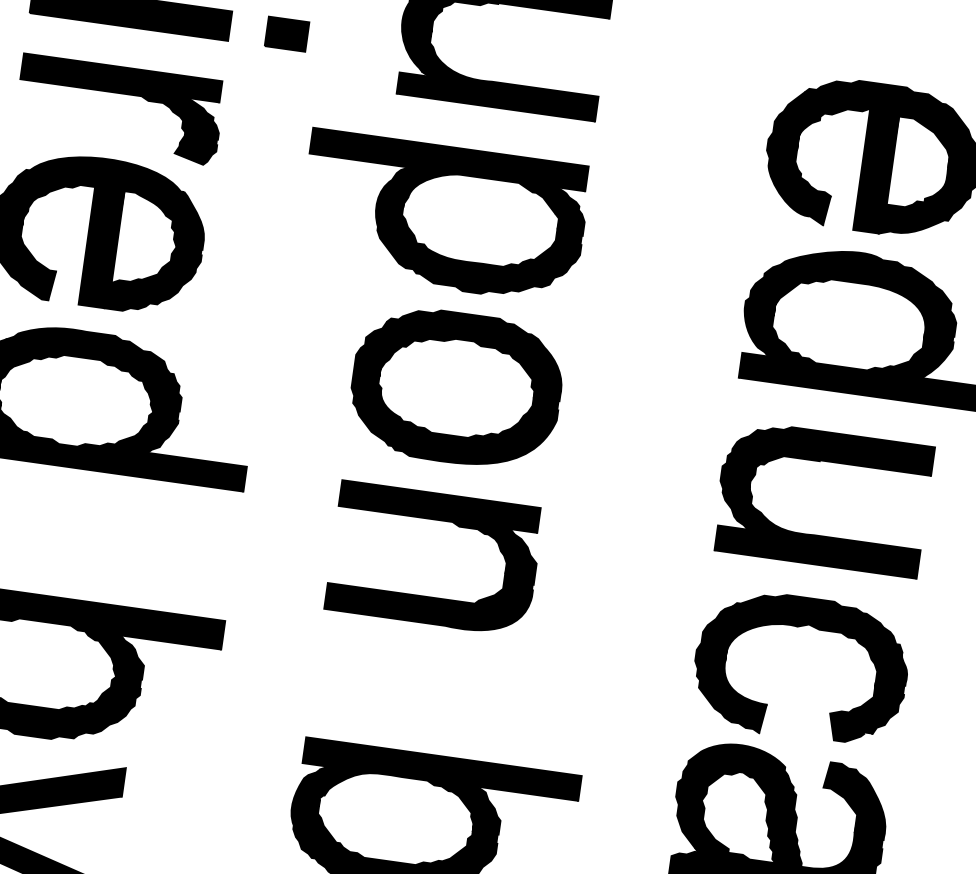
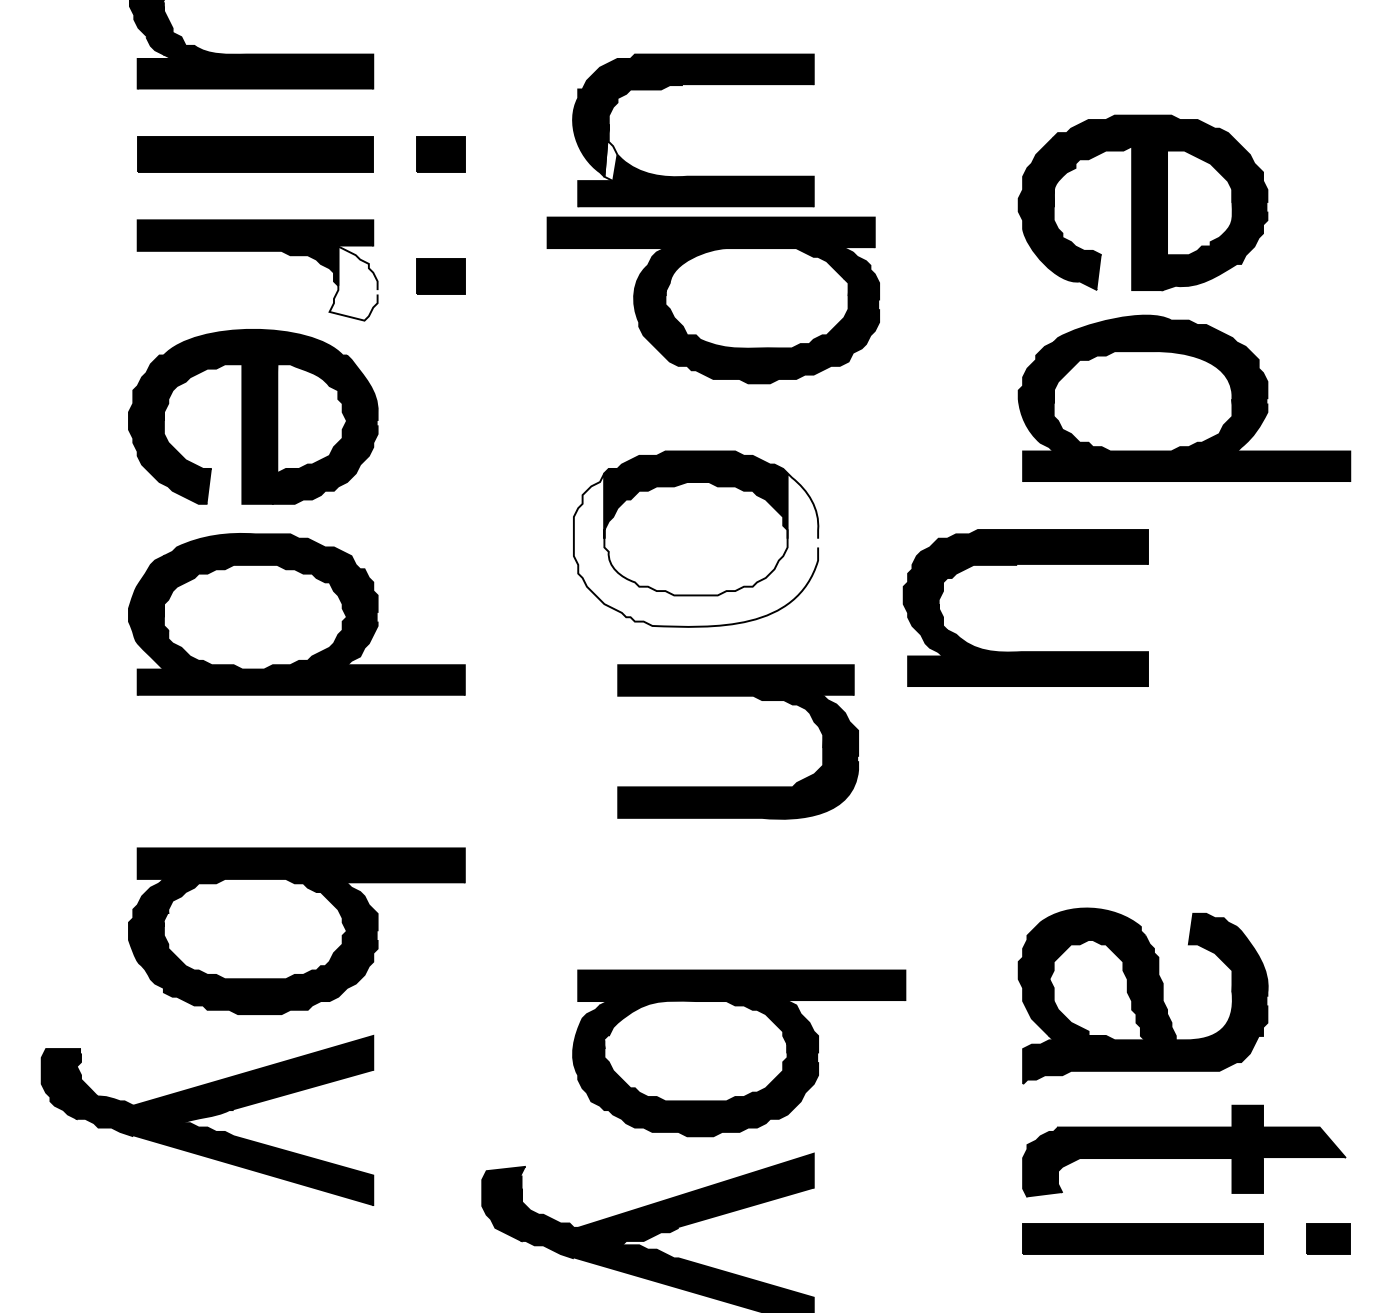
fill: (430, 52) -> (610, 152), removed
fill: (198, 132) -> (353, 283), removed
part: (272, 136) -> (440, 276), added
part: (442, 217) -> (712, 300), moved
fill: (454, 396) -> (695, 549), removed
part: (820, 461) -> (1017, 565), moved
part: (439, 520) -> (737, 696), moved
part: (799, 627) -> (1134, 761), removed

